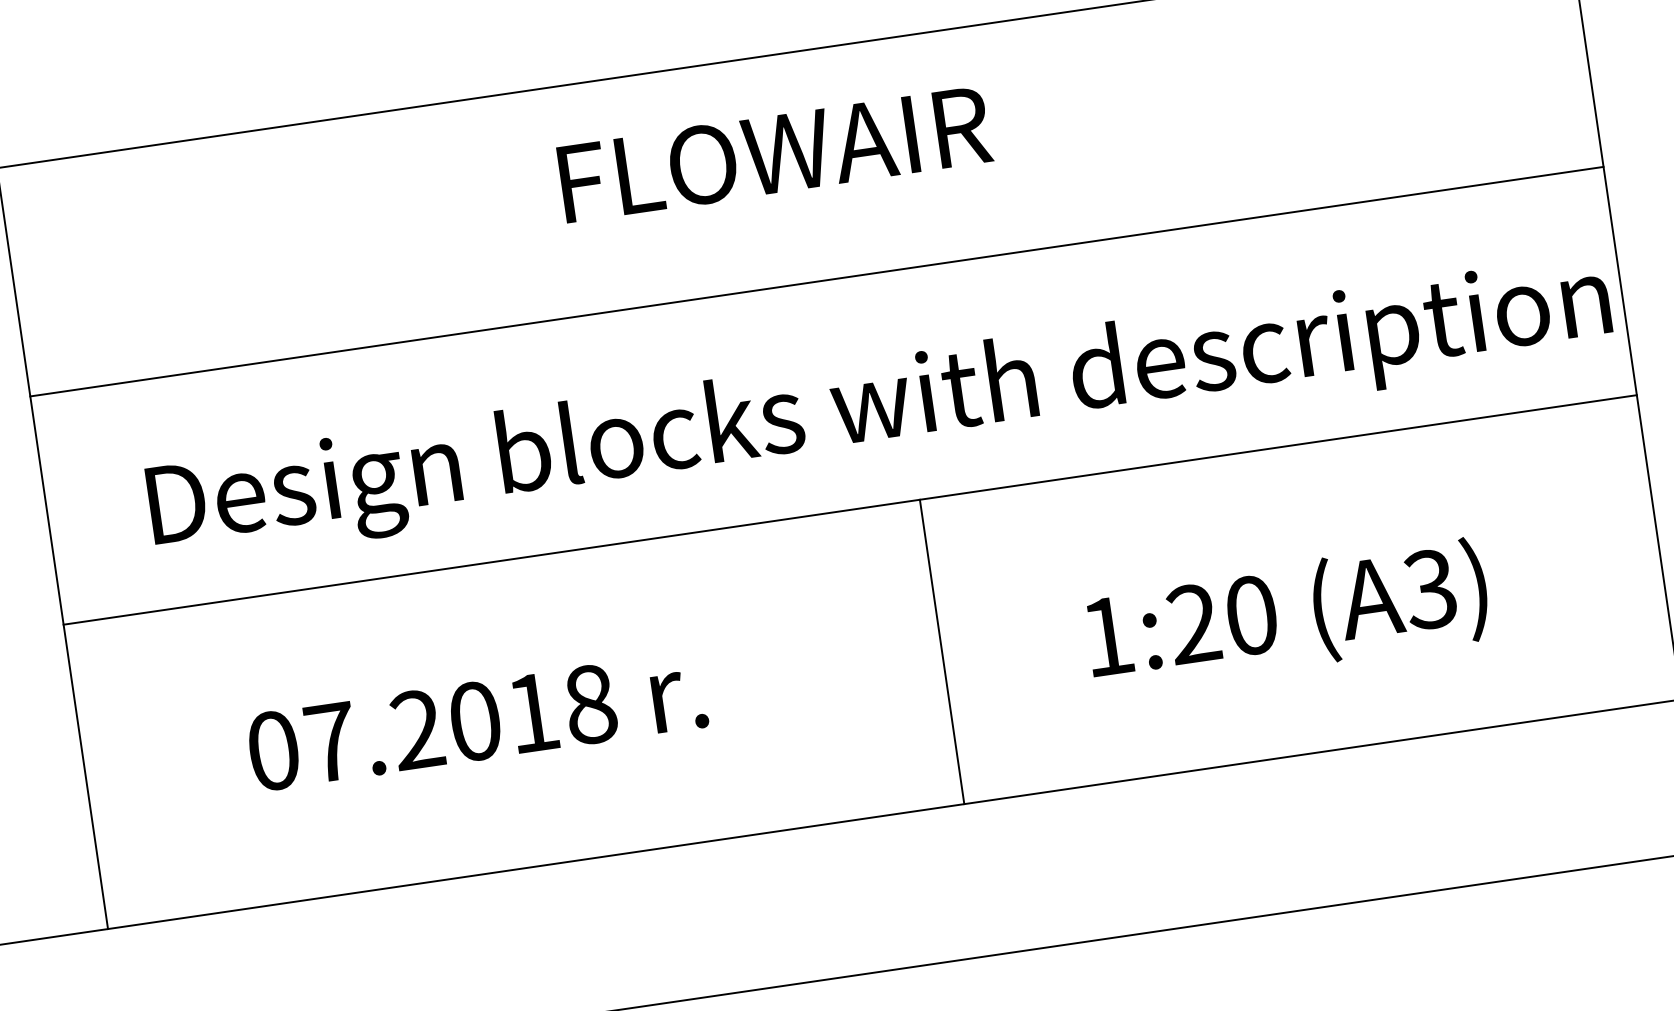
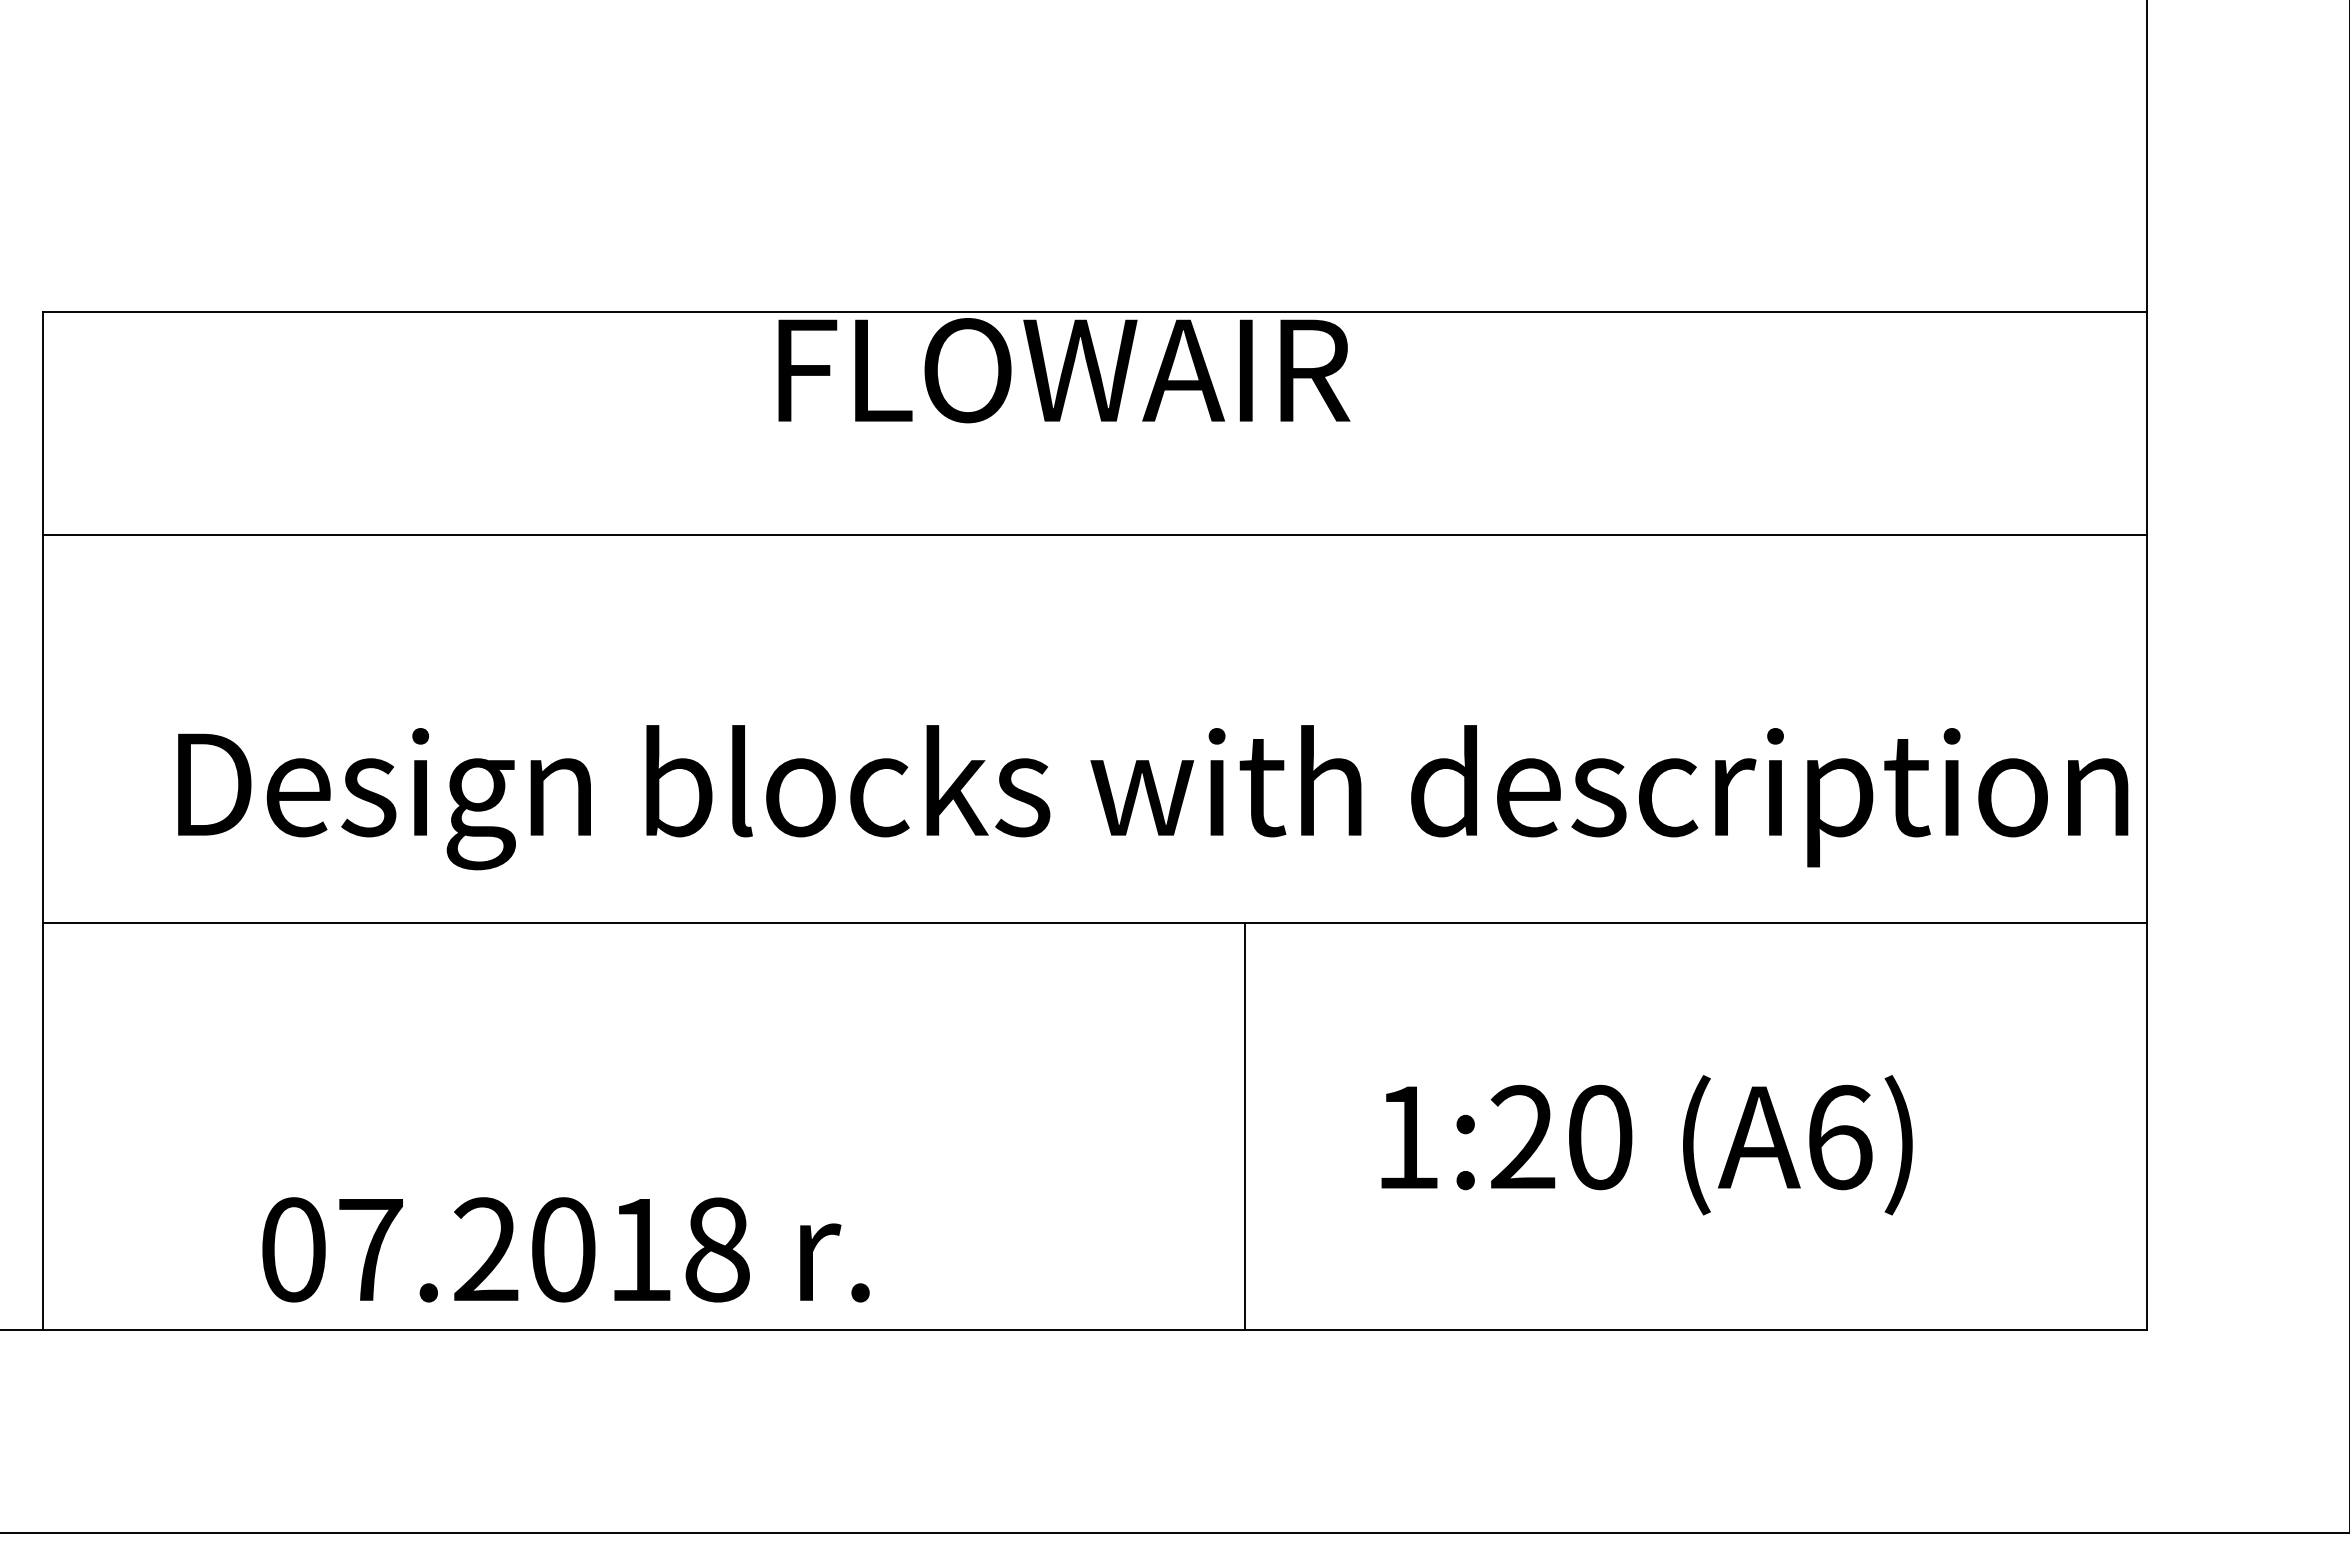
text: (775, 154) -> (1064, 370), moved
line: (816, 281) -> (1094, 535), moved
text: (1429, 589) -> (1838, 1137), (A3) -> (A6)
line: (941, 651) -> (1244, 1125), moved
text: (476, 720) -> (565, 1249), moved

